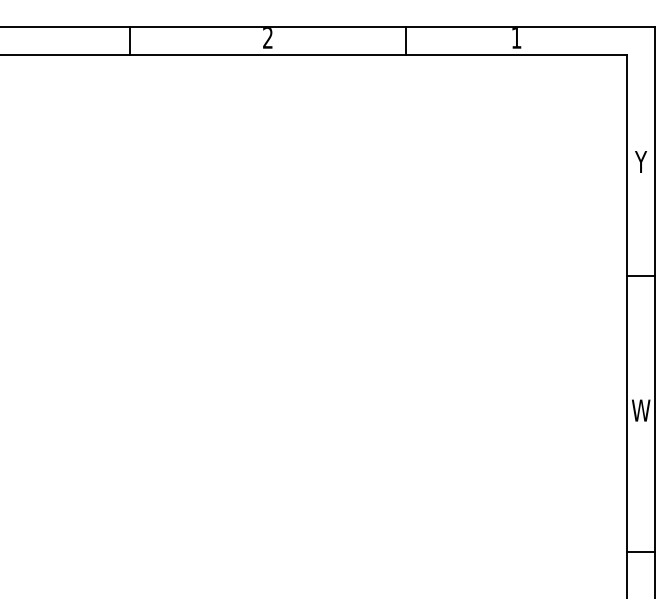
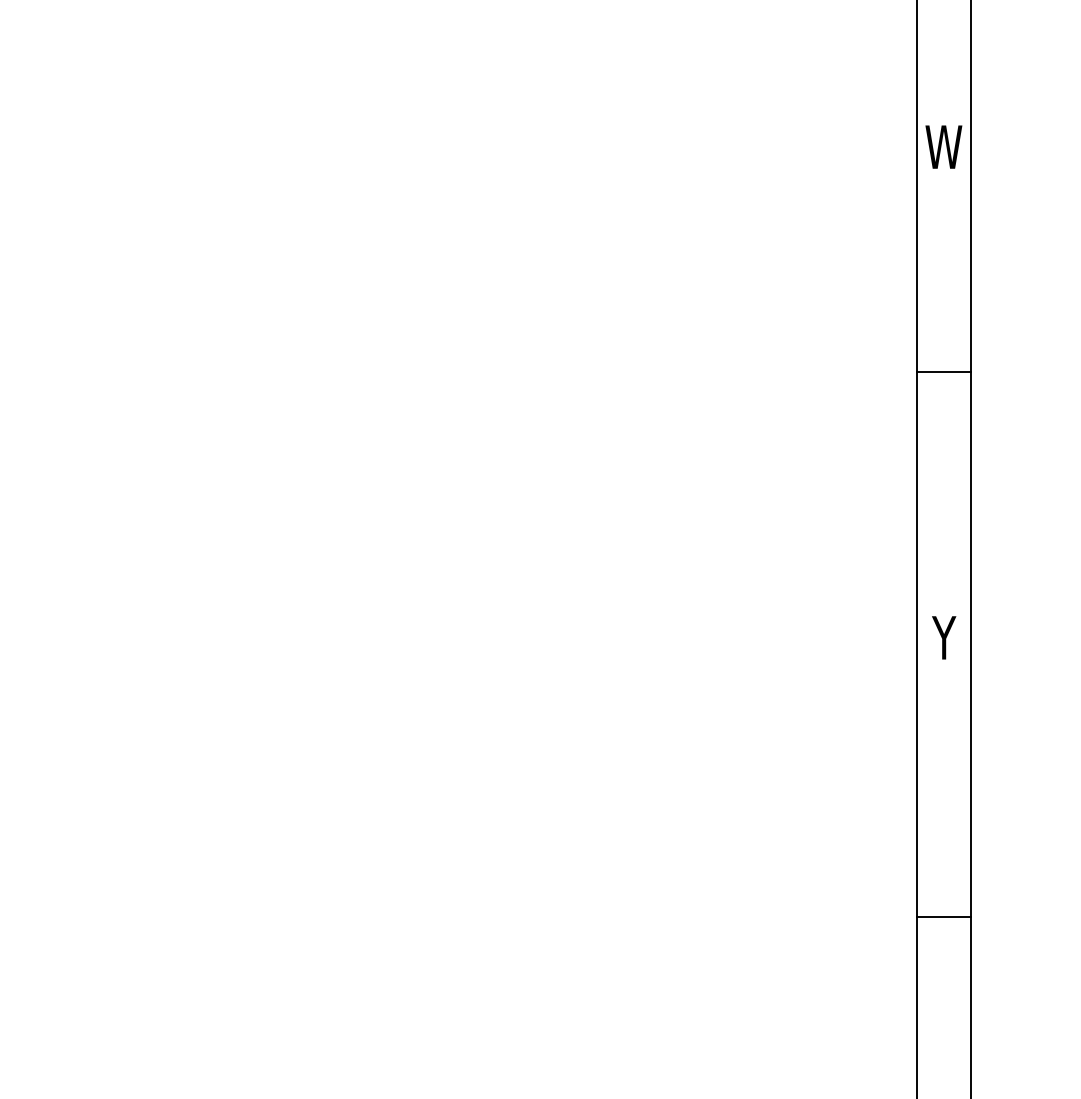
text: (640, 161) -> (942, 146), Y -> W
text: (641, 410) -> (944, 637), W -> Y

